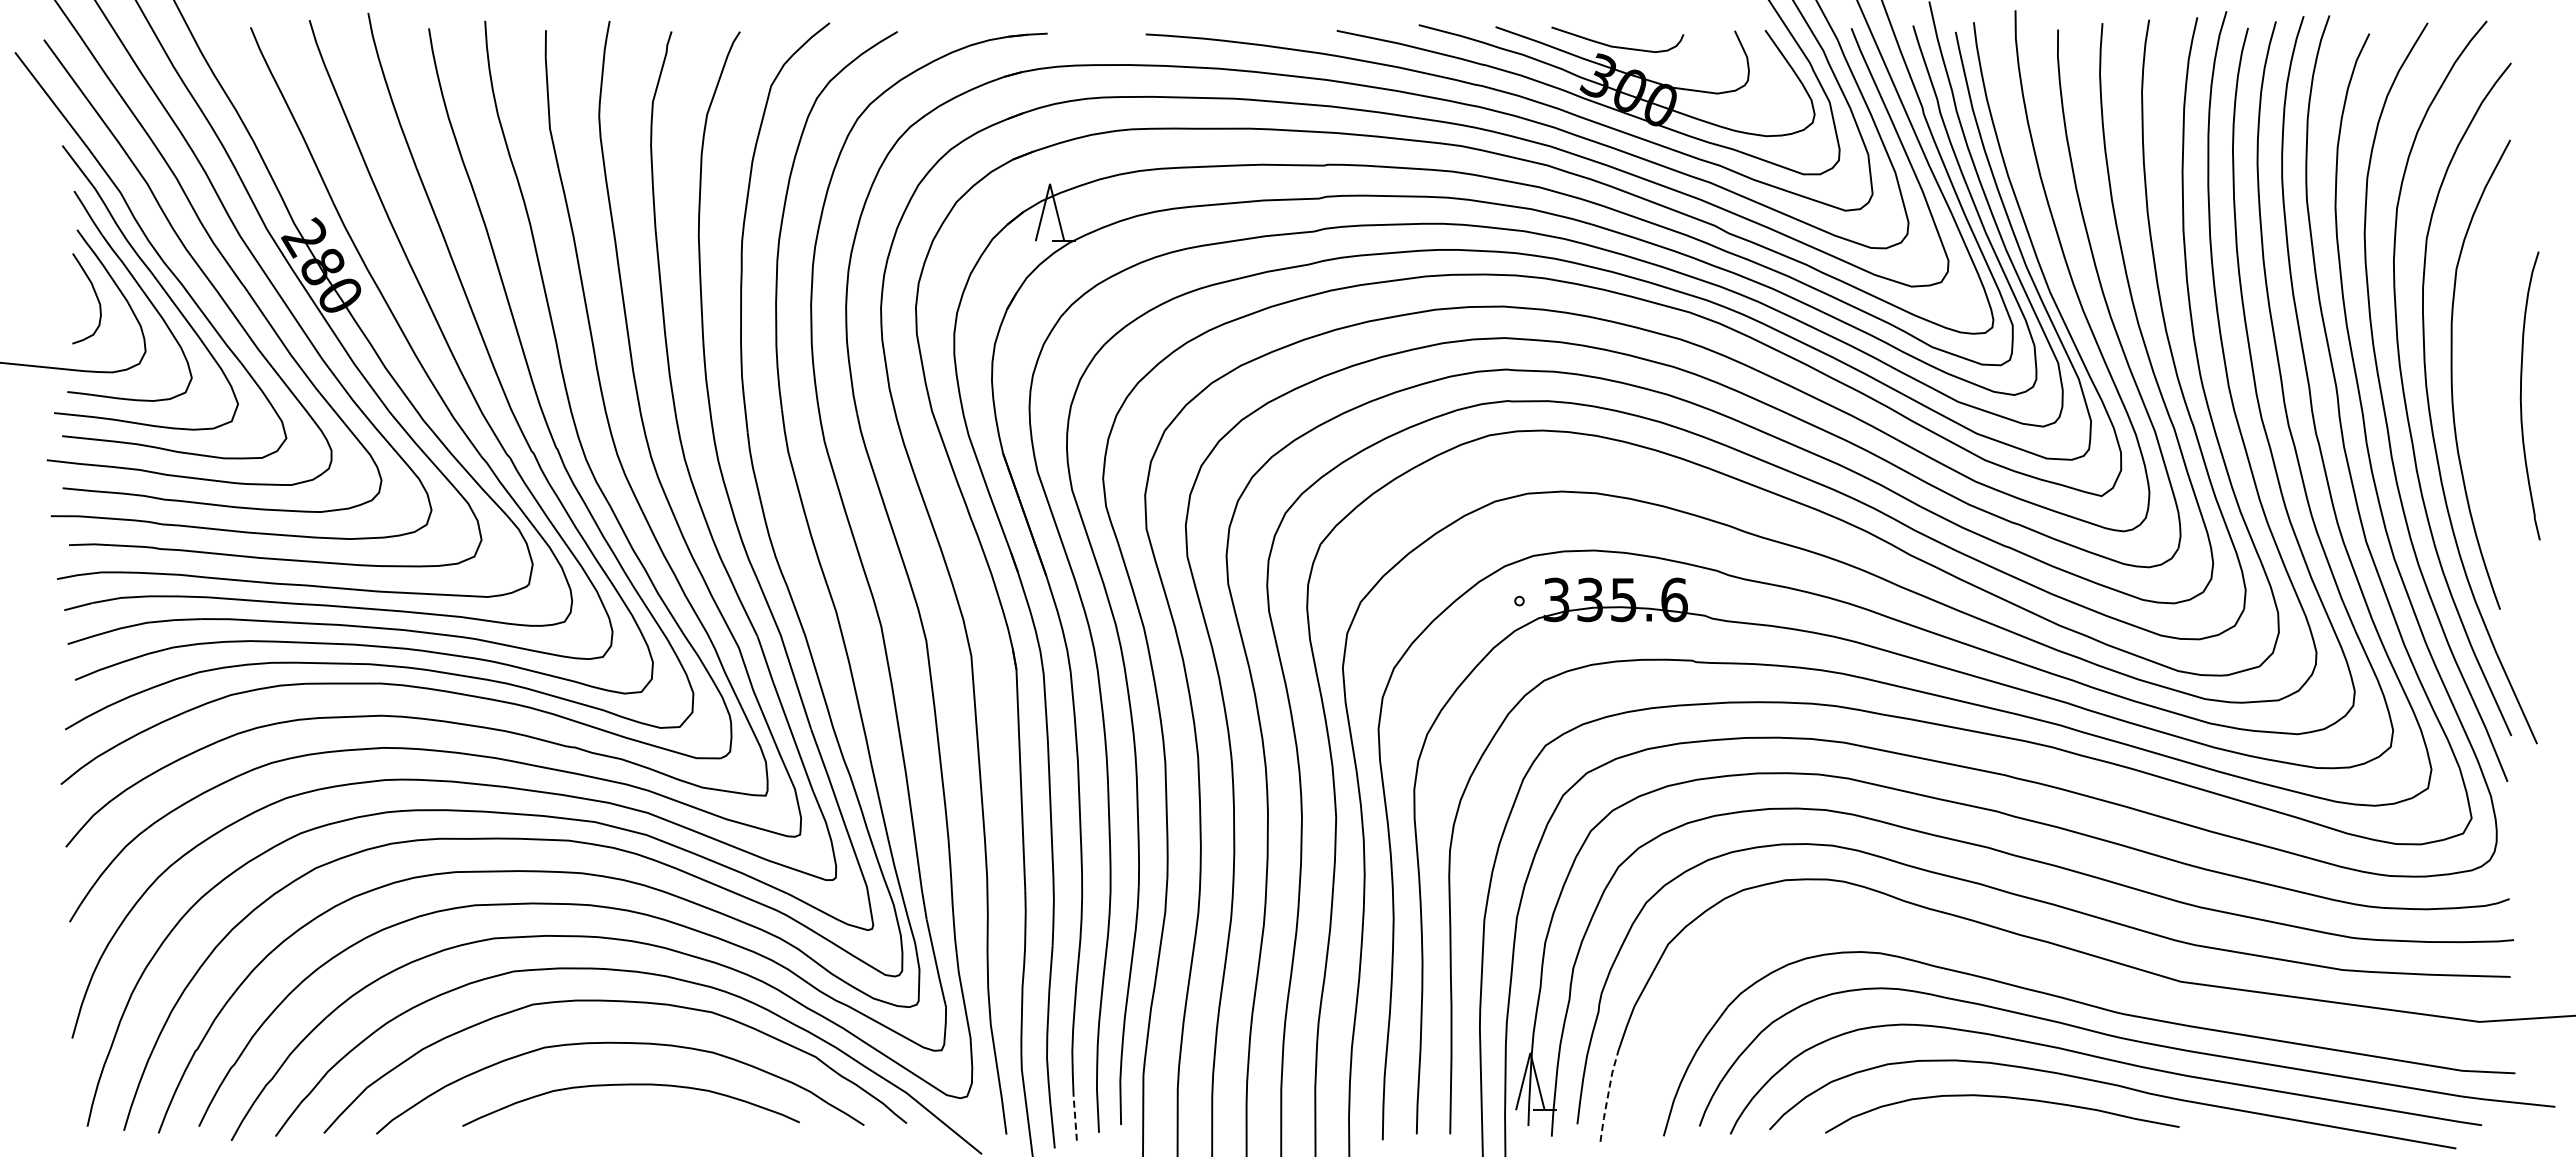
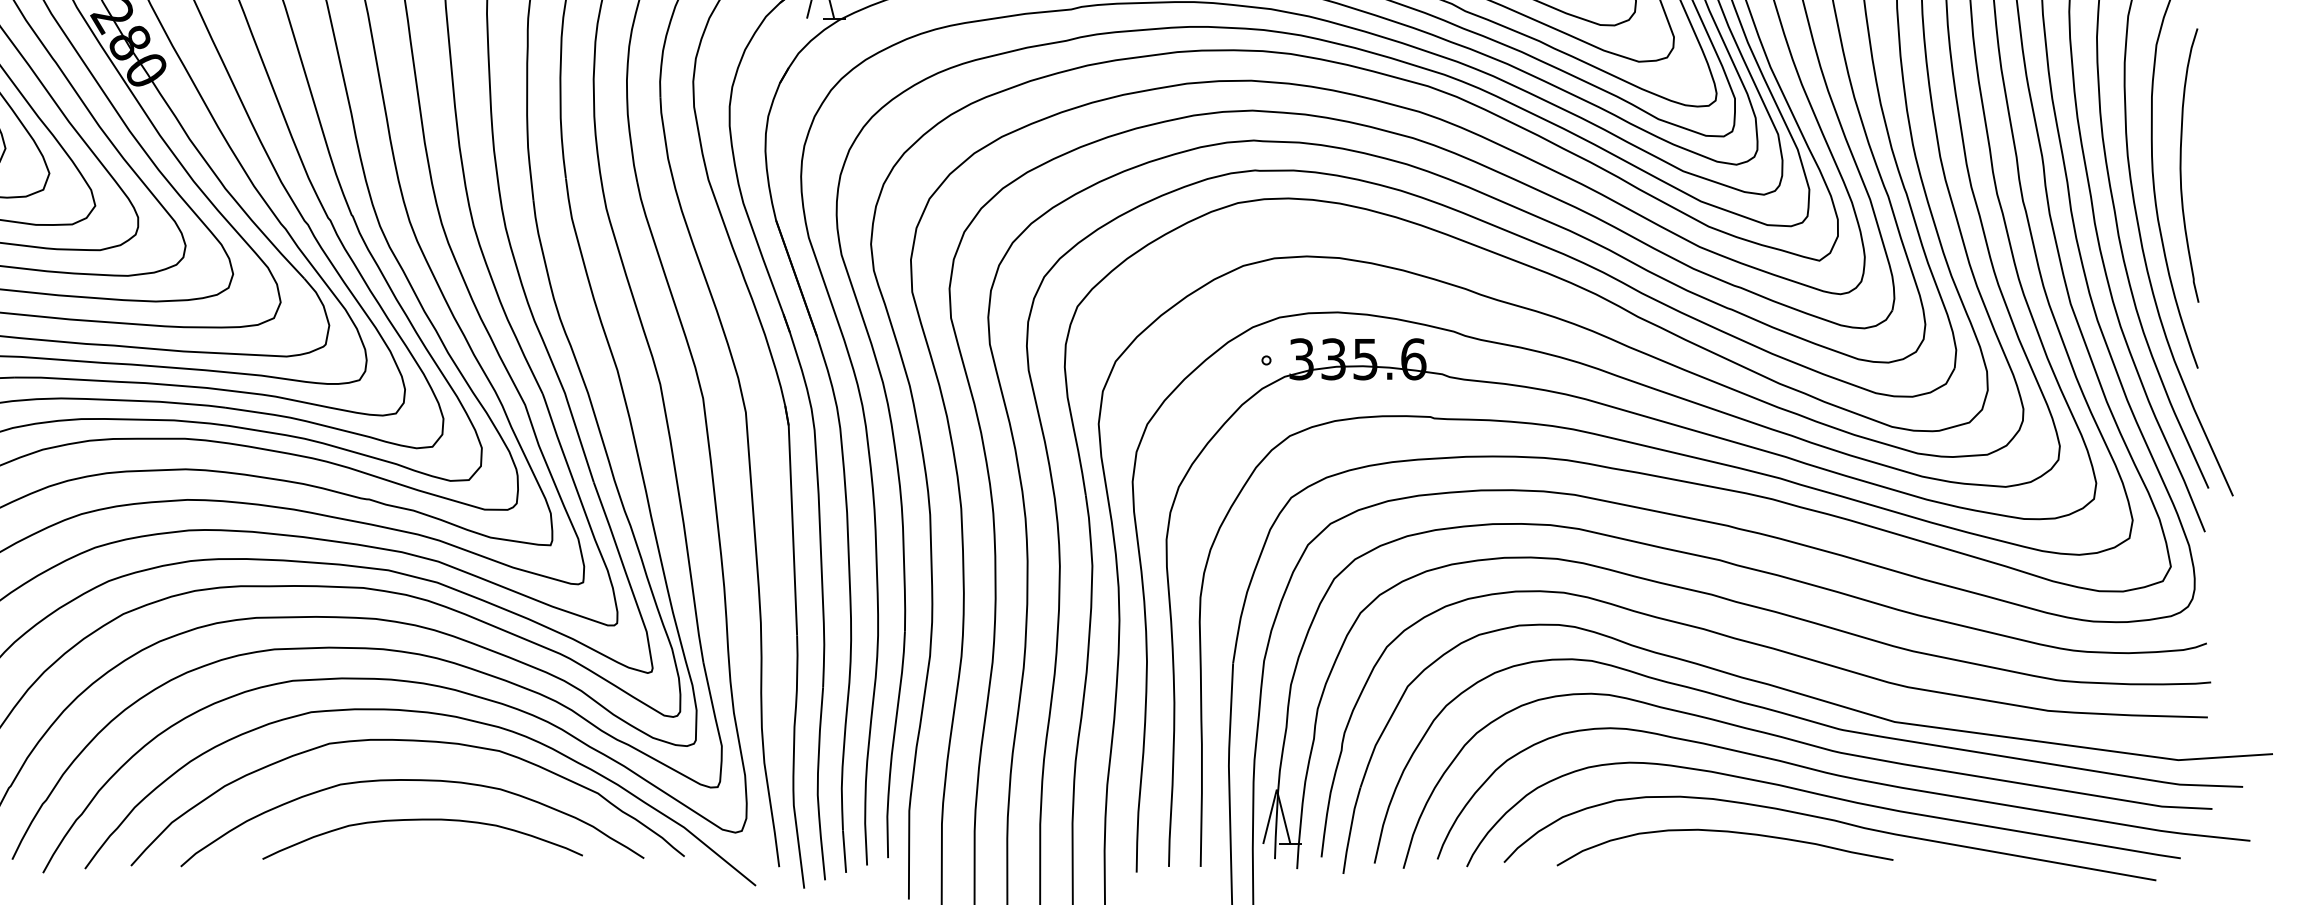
curve: (2521, 395) -> (2181, 165), moved
curve: (2097, 983) -> (1815, 723), added
line: (1608, 1095) -> (1351, 830), dashed -> solid
line: (1075, 1117) -> (844, 850), dashed -> solid

